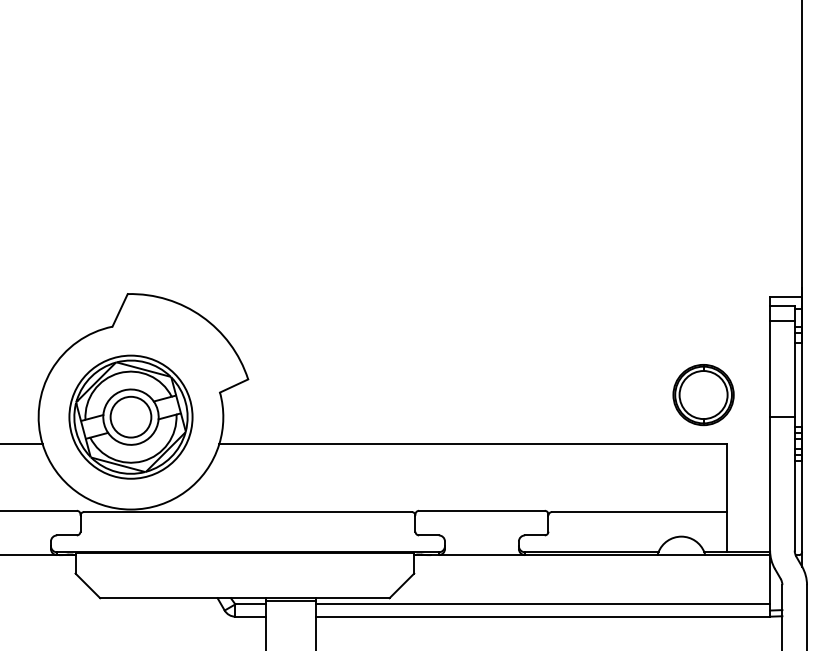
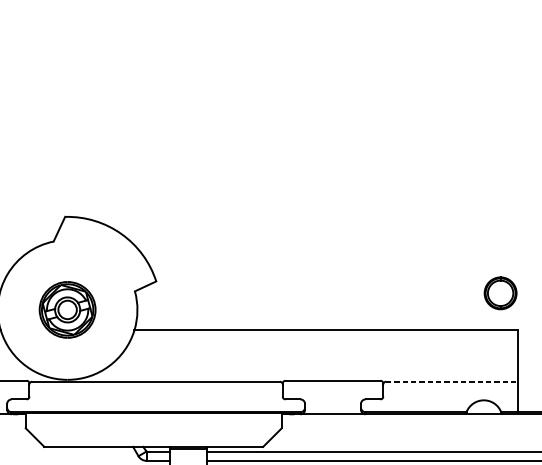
part: (703, 395) -> (500, 293), size x0.7
part: (130, 416) -> (67, 309), size x0.6
line: (640, 512) -> (452, 382), solid -> dashed

